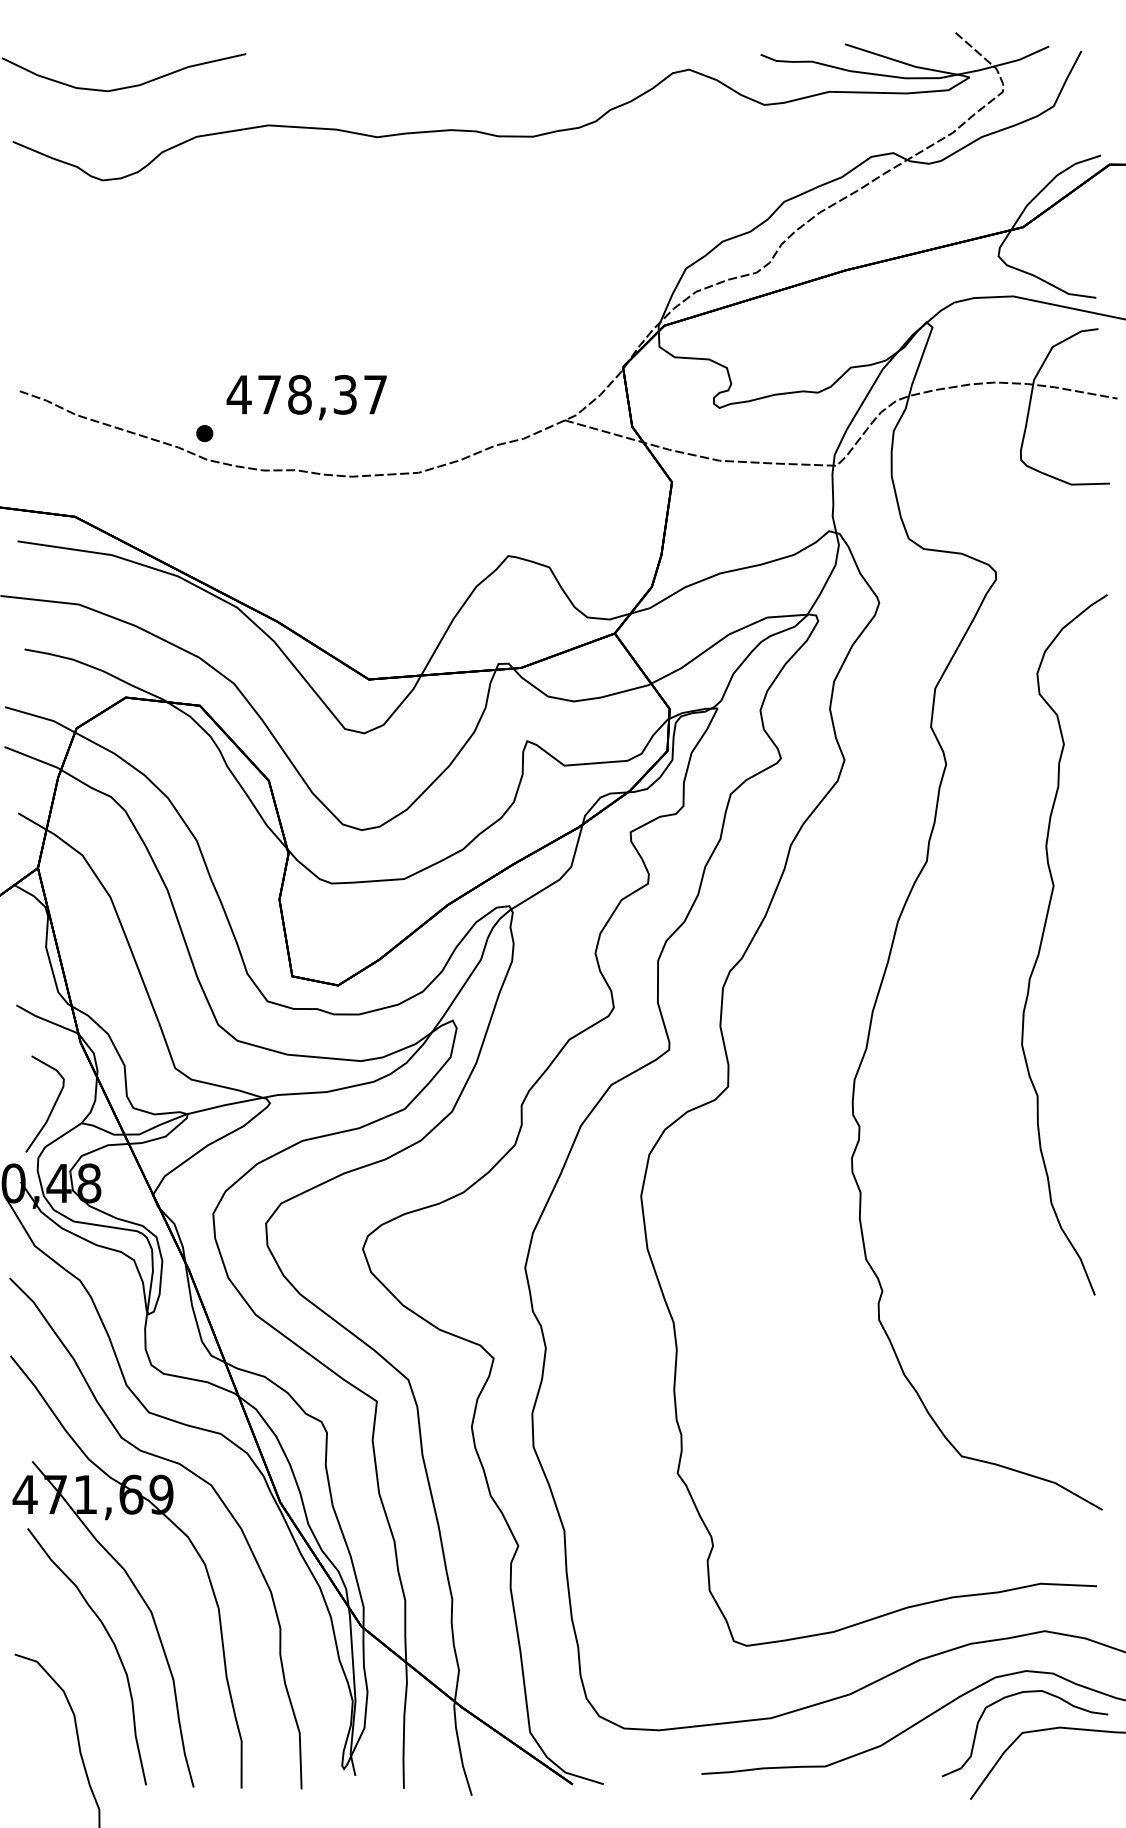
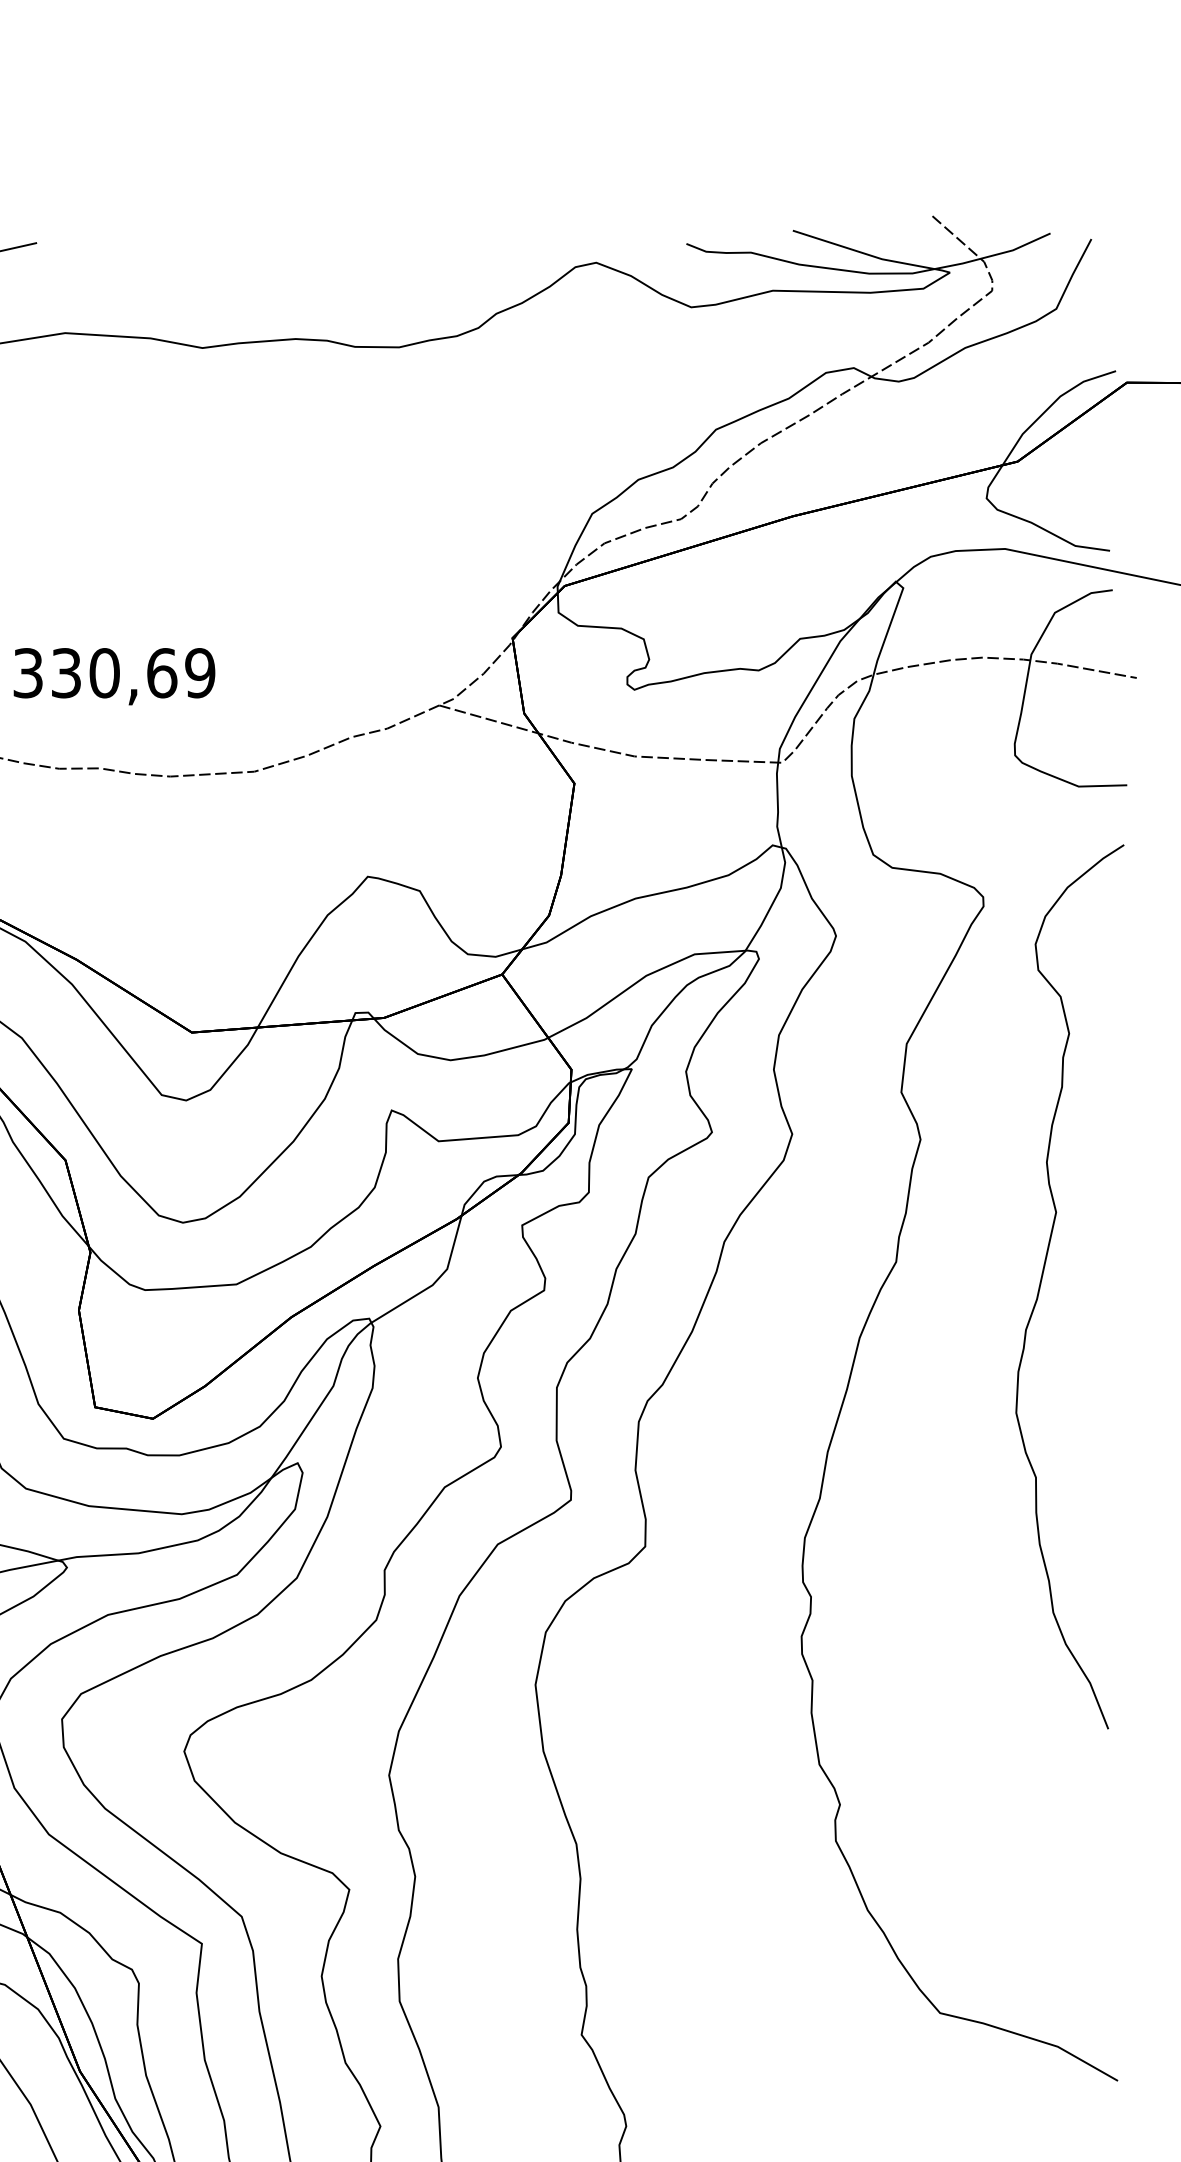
text: (306, 394) -> (113, 672), 478,37 -> 330,69
curve: (1042, 942) -> (1042, 1283), moved

